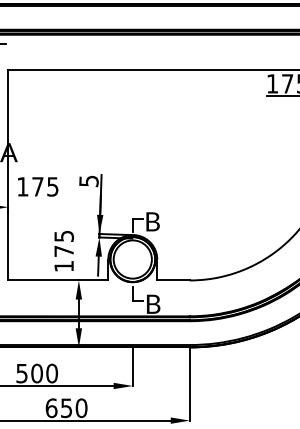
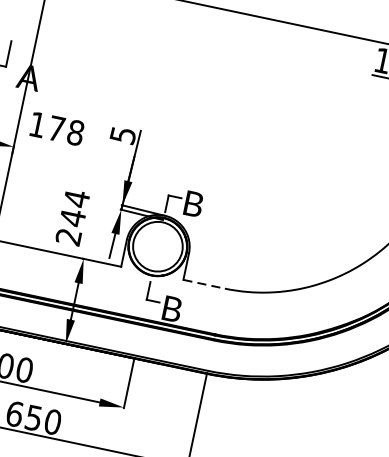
text: (52, 186) -> (75, 132), 175 -> 178
text: (63, 251) -> (71, 217), 175 -> 244
line: (174, 280) -> (205, 284), solid -> dashed

